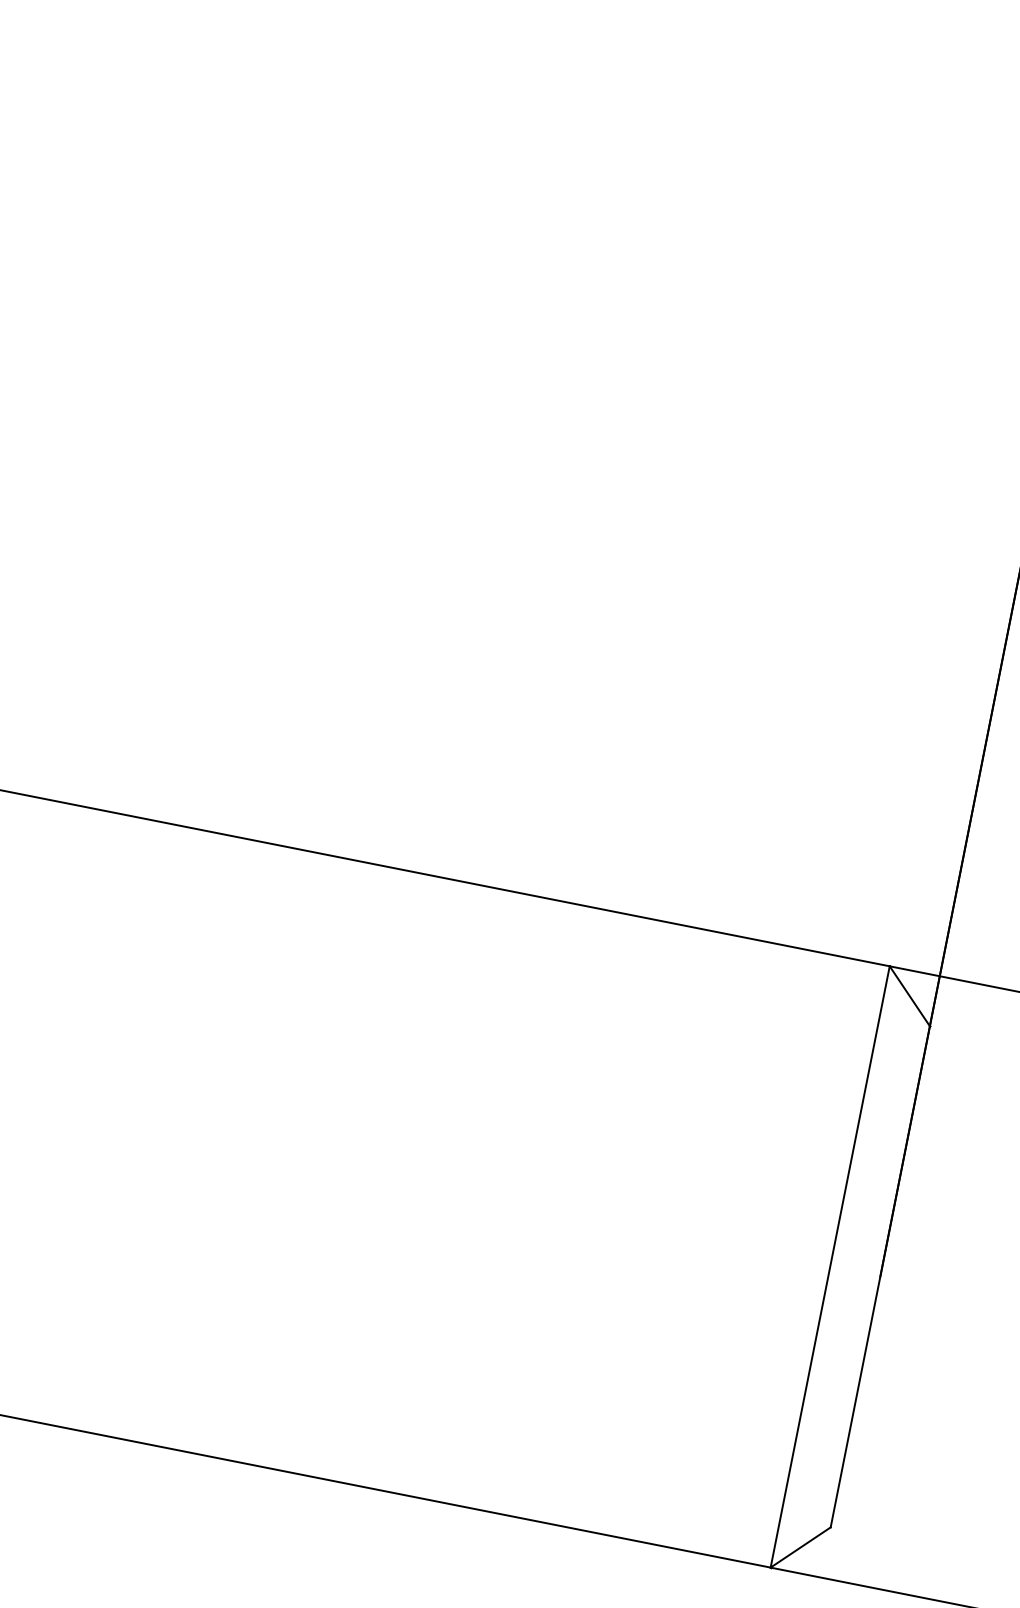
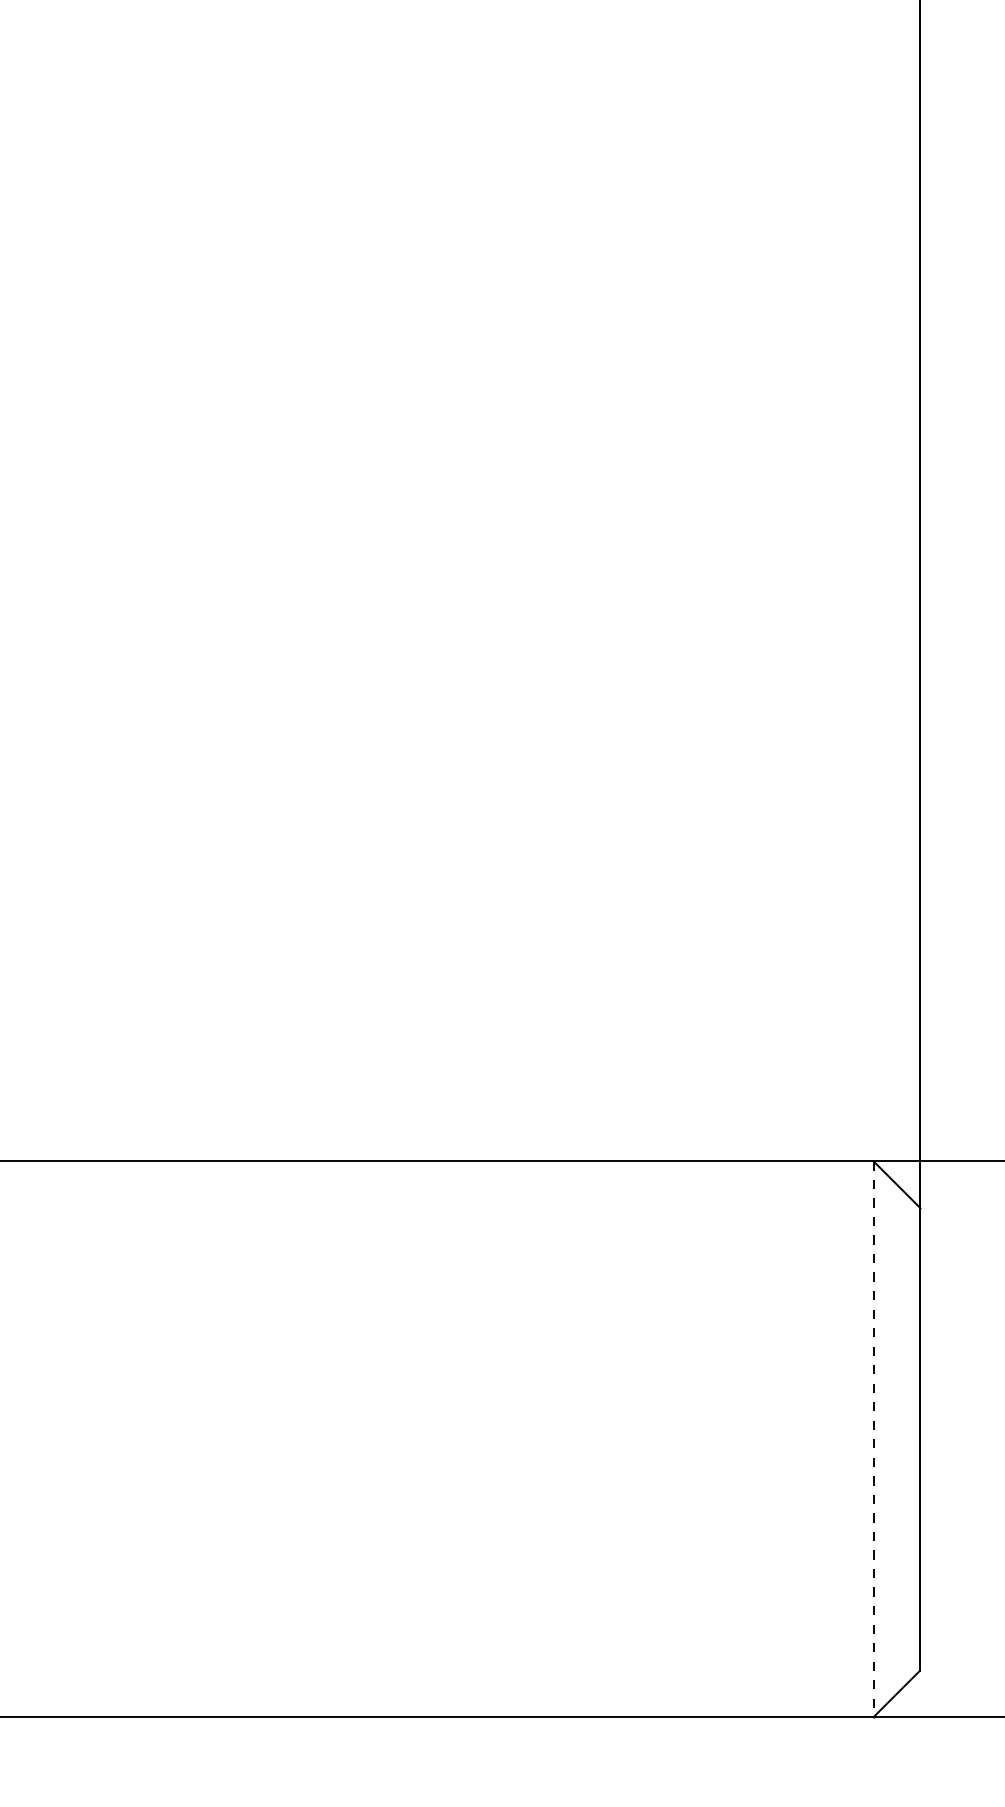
line: (830, 1267) -> (873, 1439), solid -> dashed

